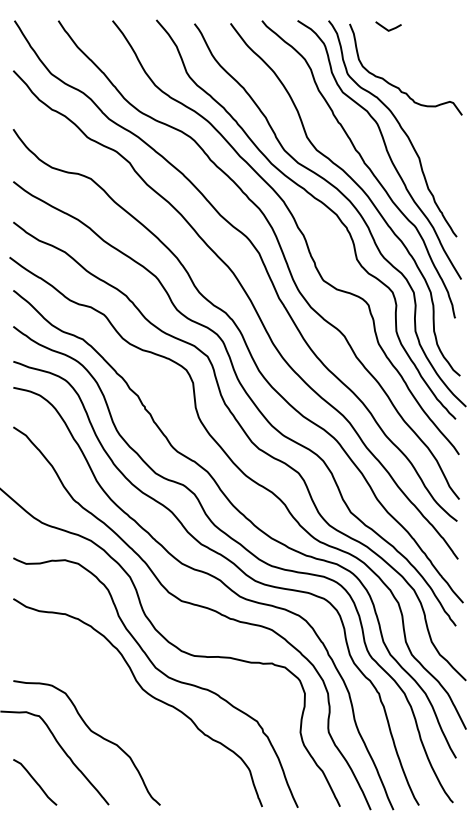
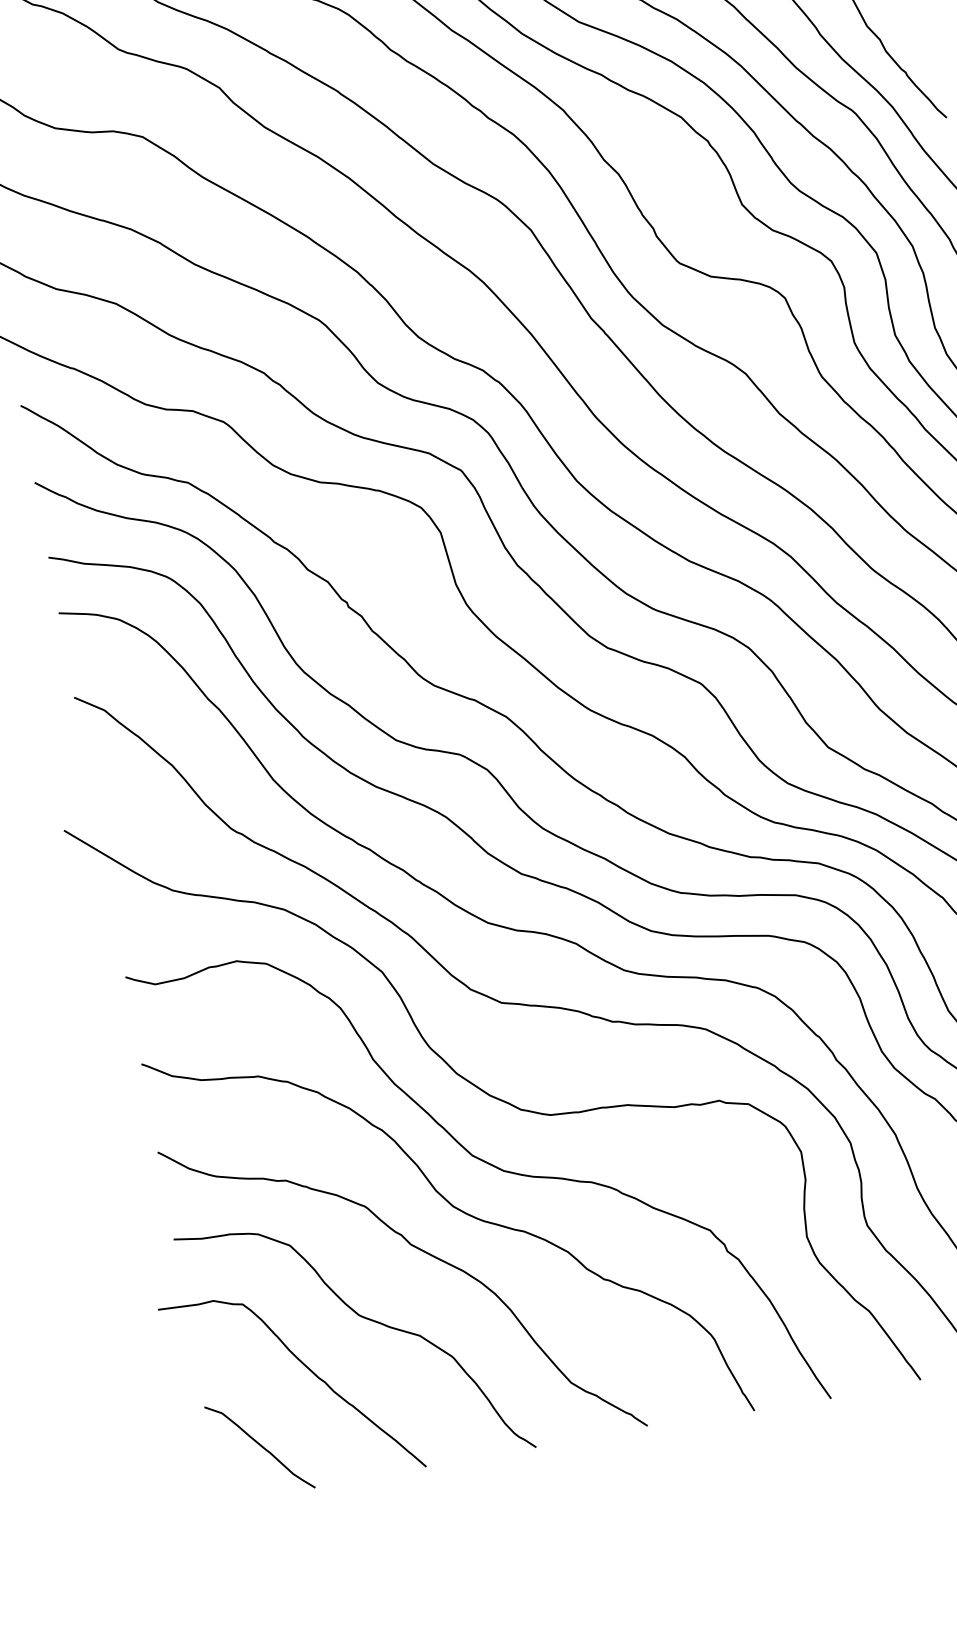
curve: (125, 708) -> (423, 1254), added

